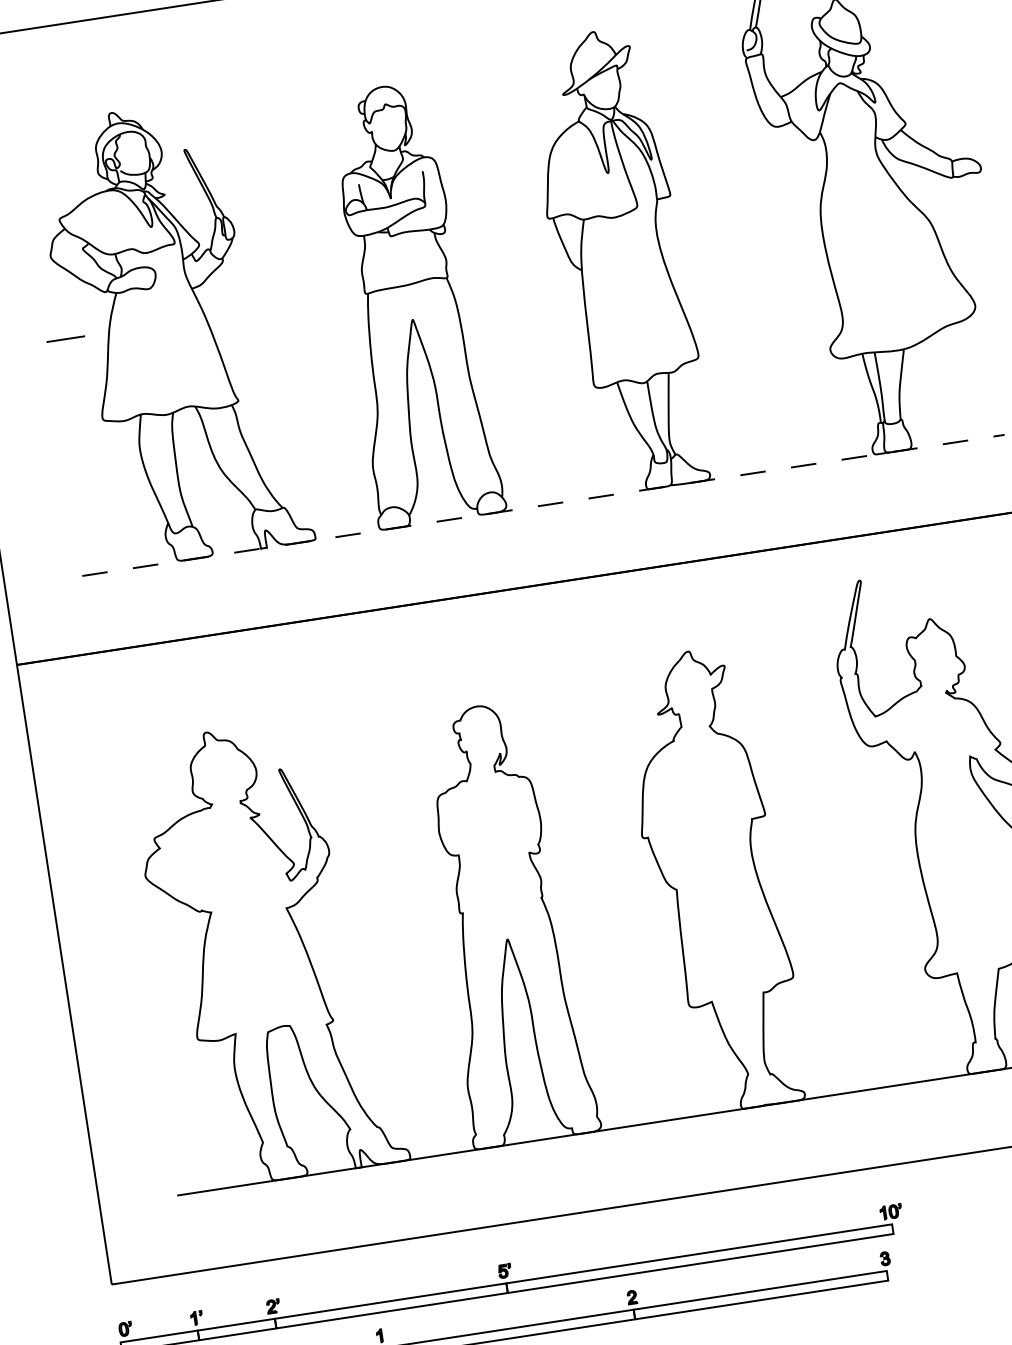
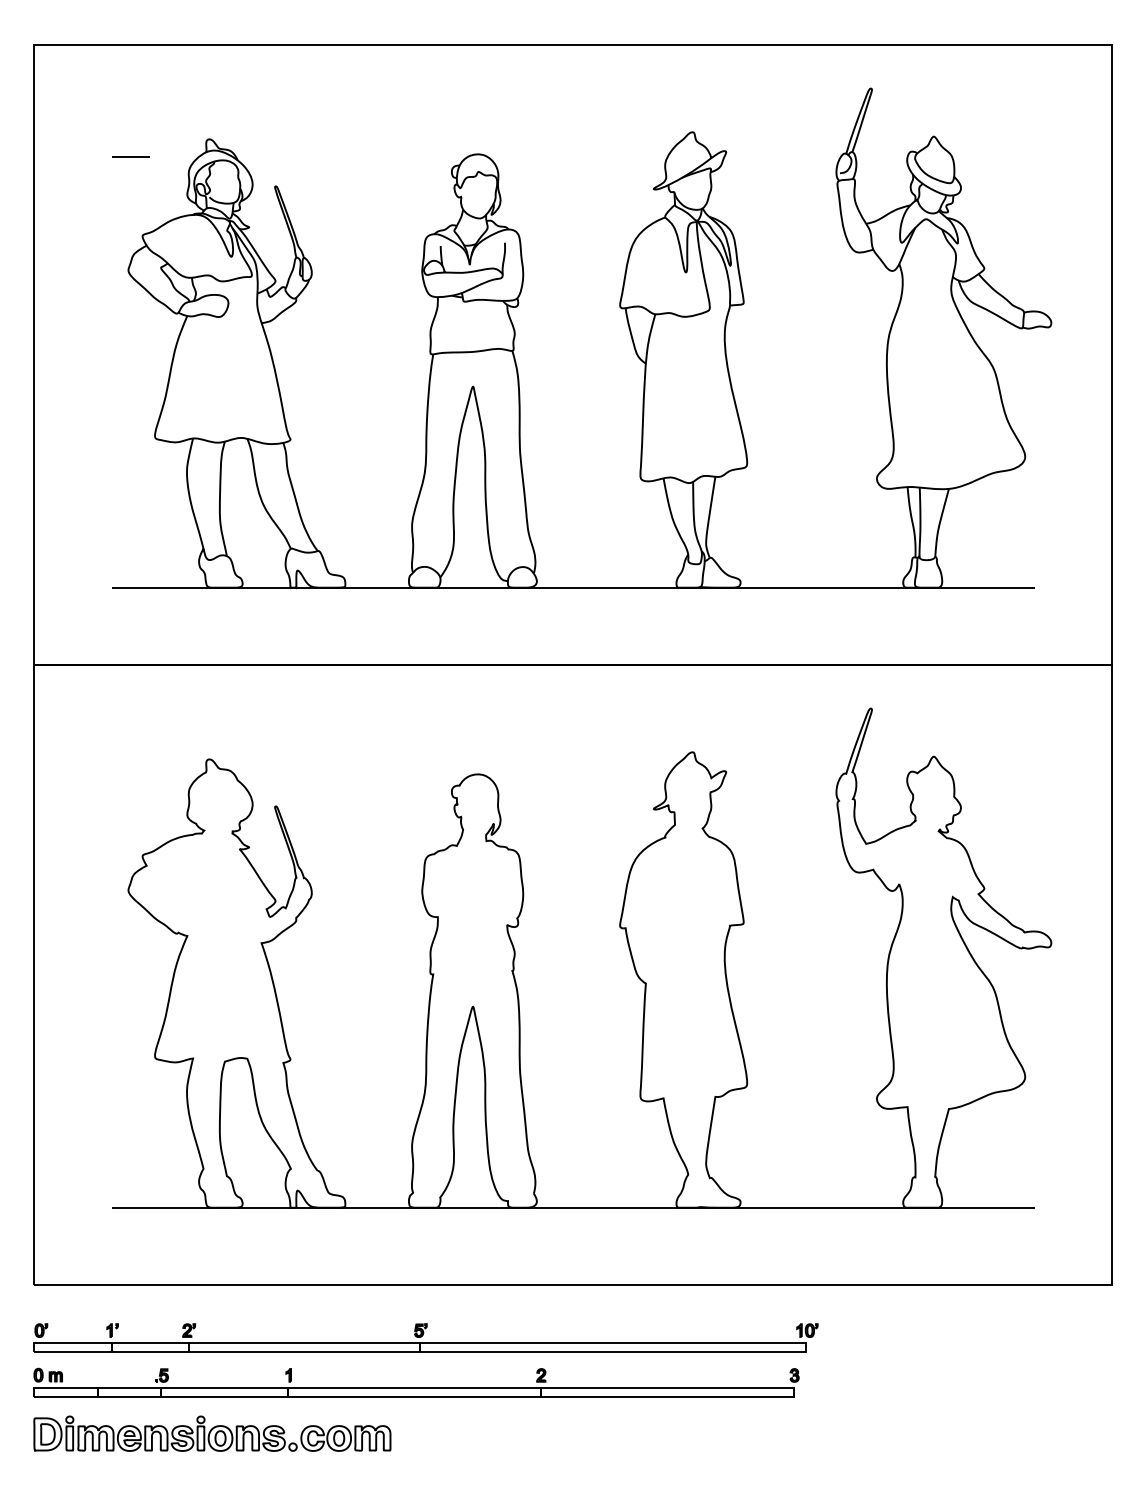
line: (65, 339) -> (130, 156), moved
line: (543, 505) -> (573, 587), dashed -> solid

